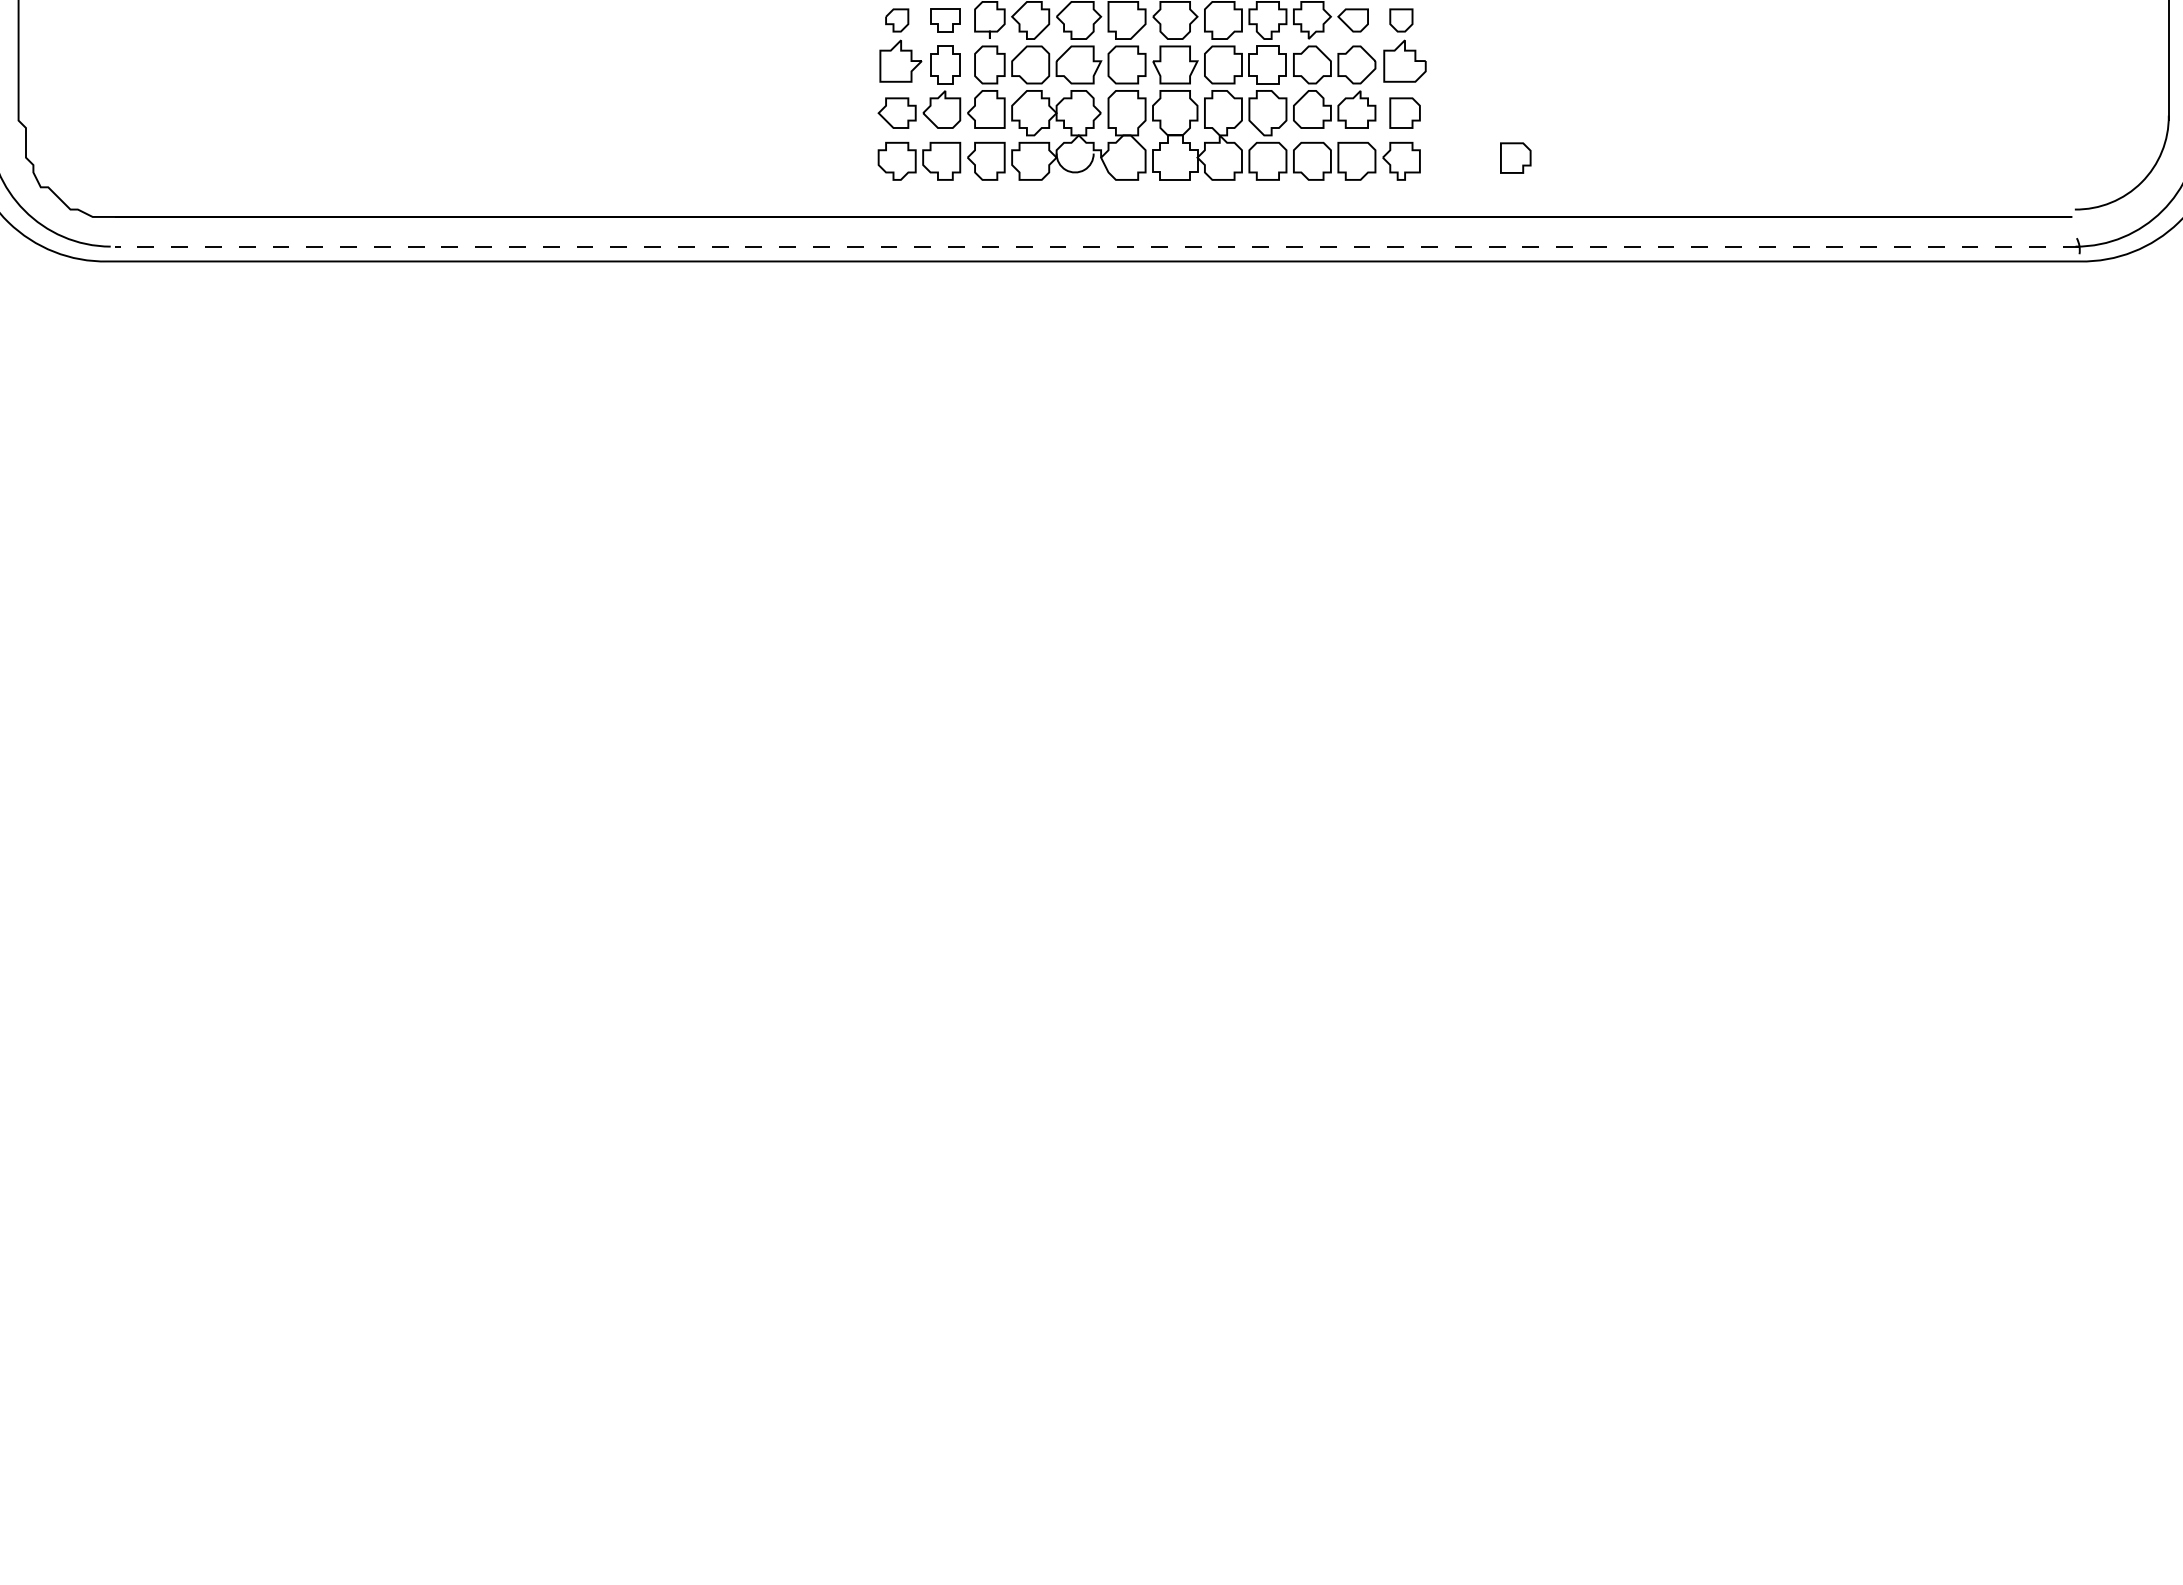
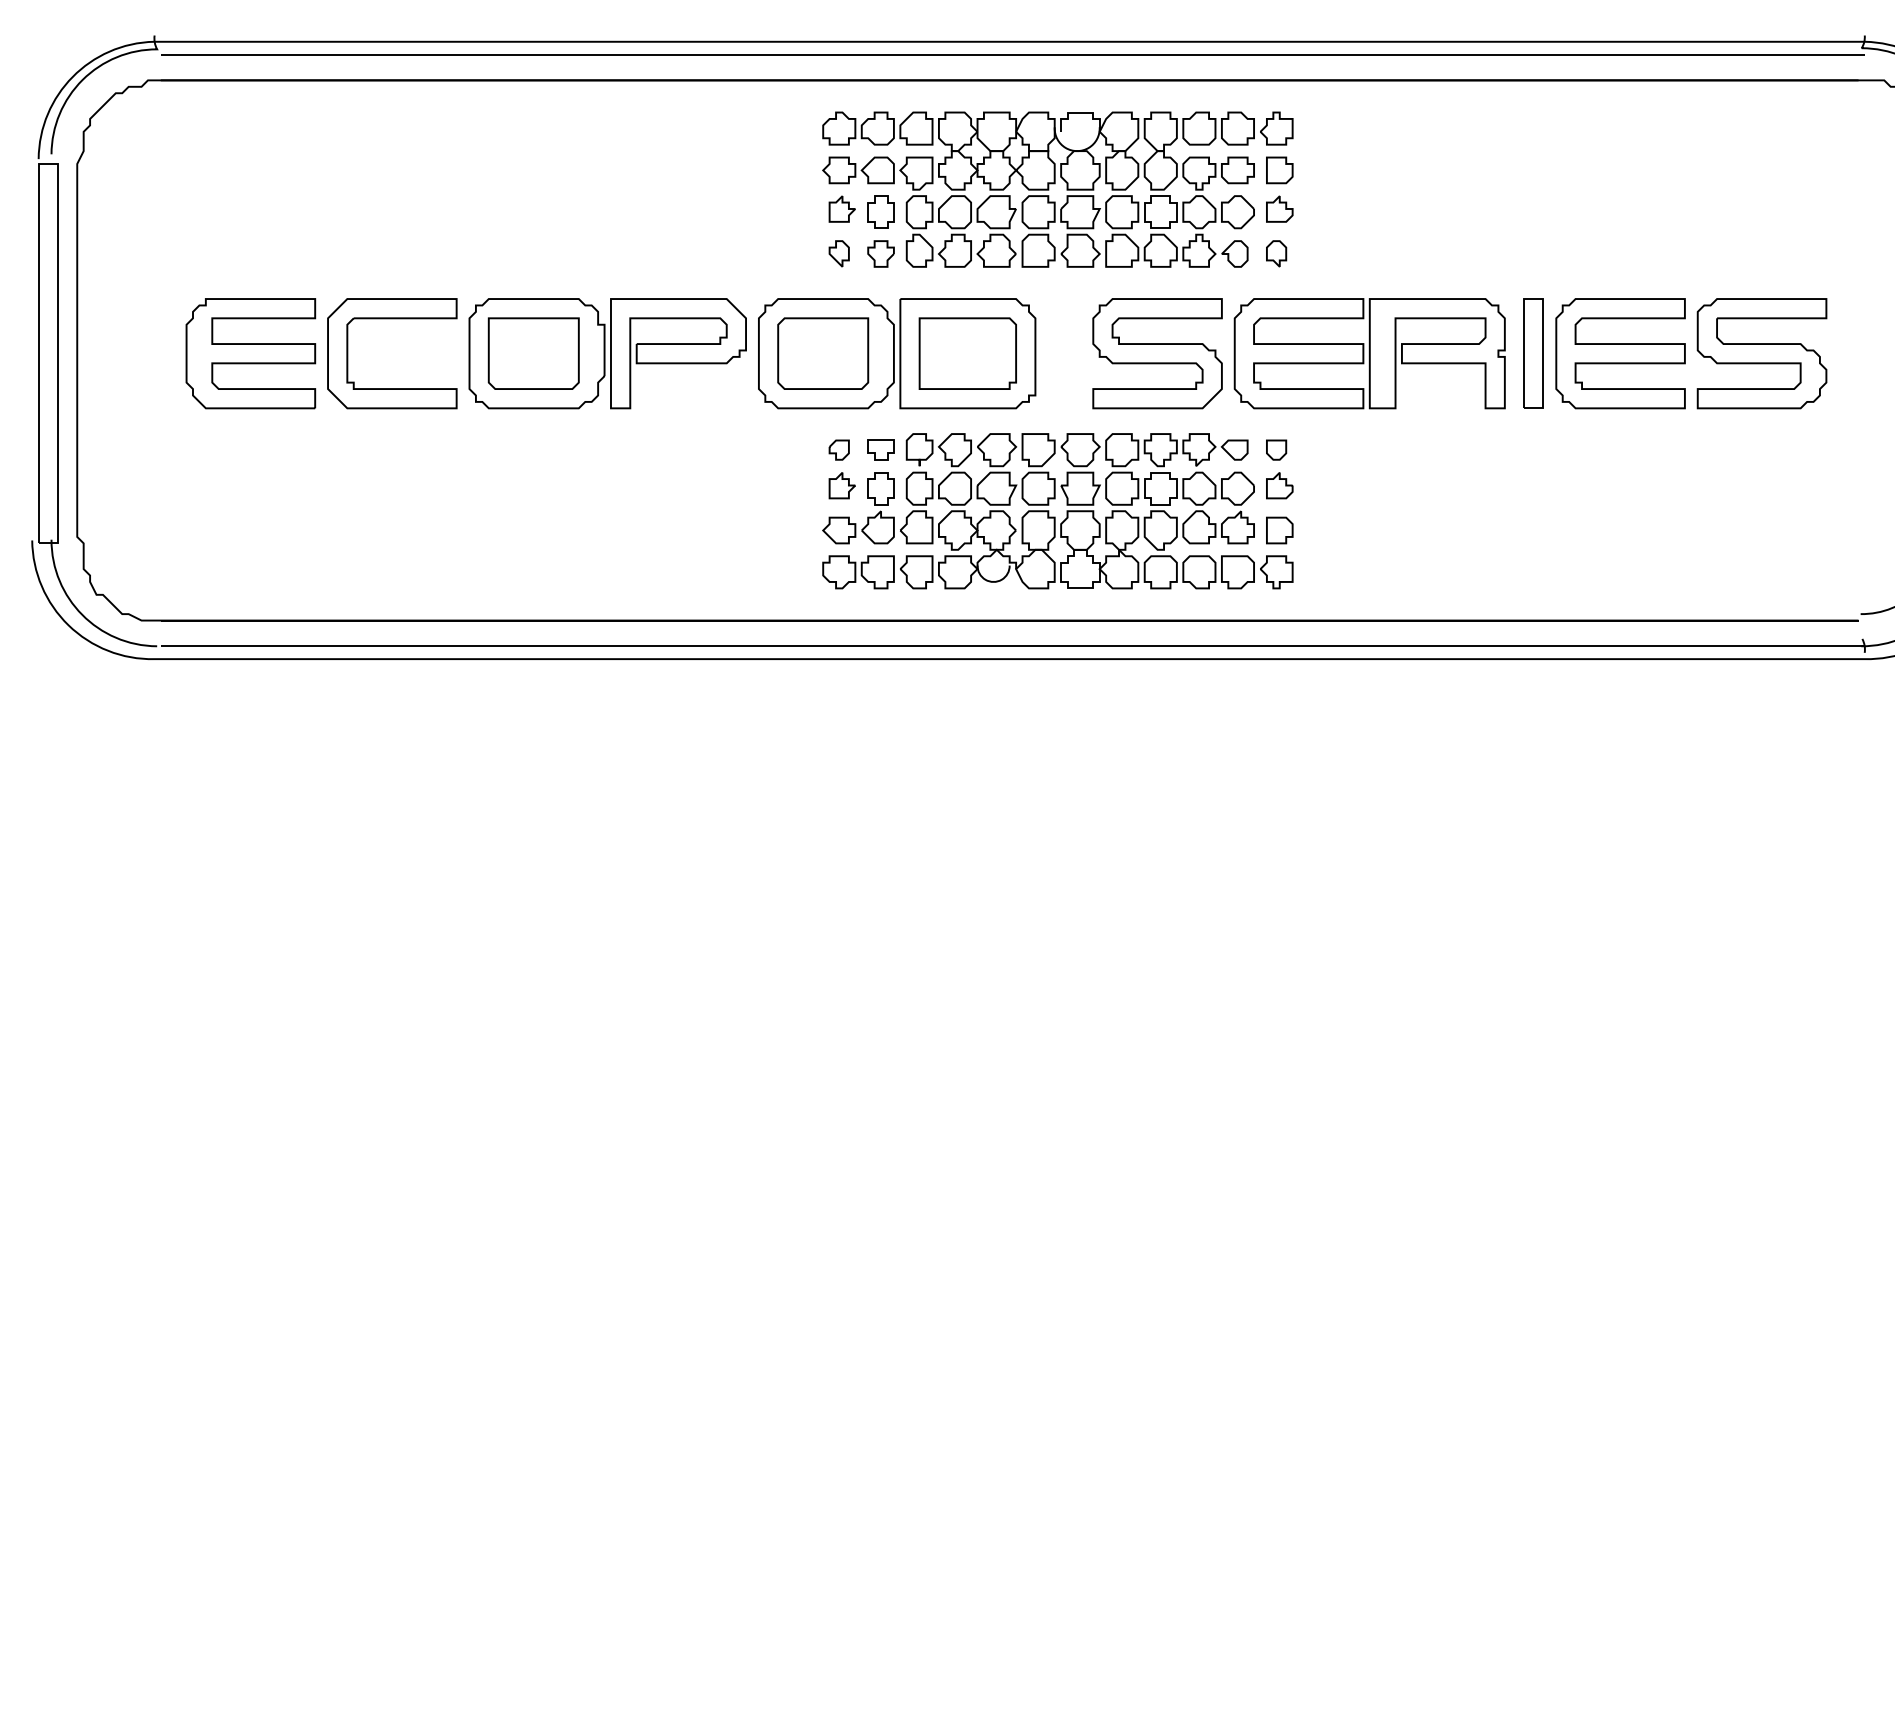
part: (899, 61) -> (841, 485), size x0.71
part: (1404, 61) -> (1279, 485), size x0.71
part: (1515, 158) -> (1375, 569), removed
line: (1096, 246) -> (1012, 646), dashed -> solid

